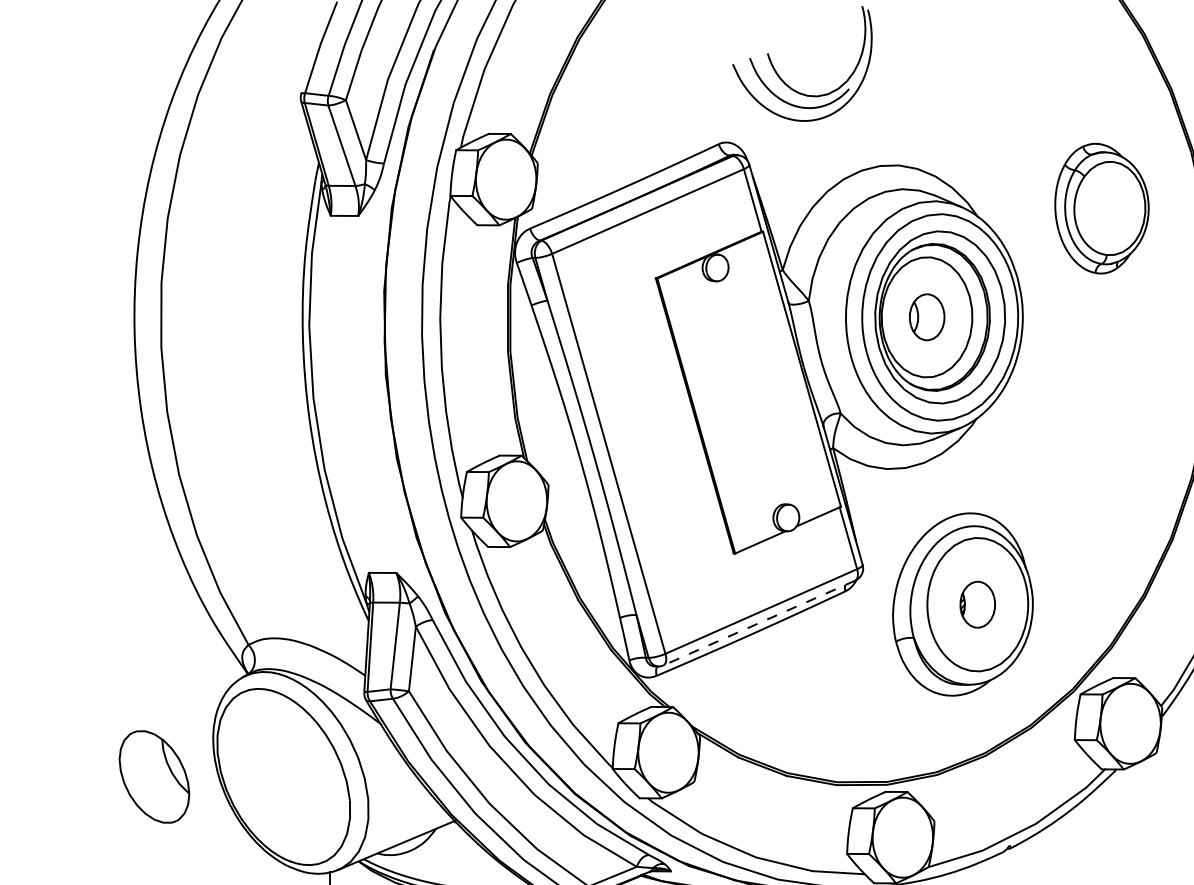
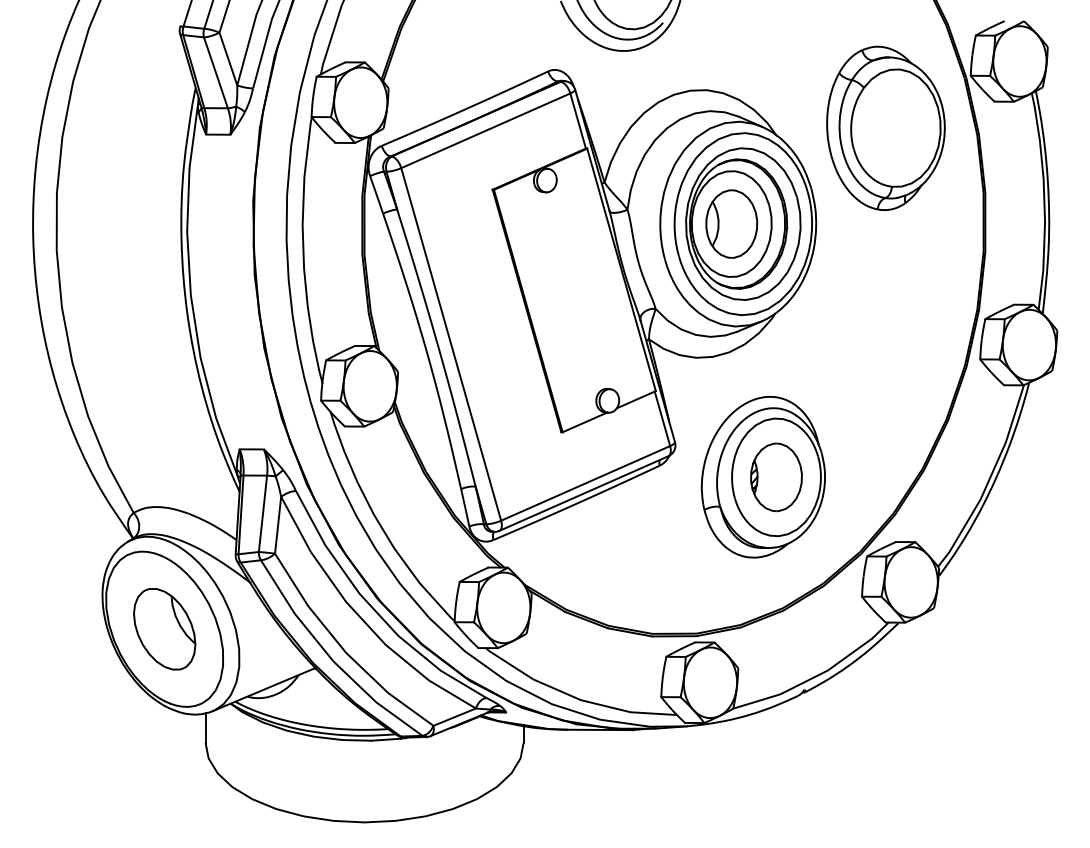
part: (1101, 207) -> (885, 127), size x1.43
part: (926, 316) -> (731, 223), size x1.67
part: (977, 604) -> (776, 477), size x1.67
line: (758, 622) -> (583, 493), dashed -> solid
part: (154, 777) -> (164, 629), moved

